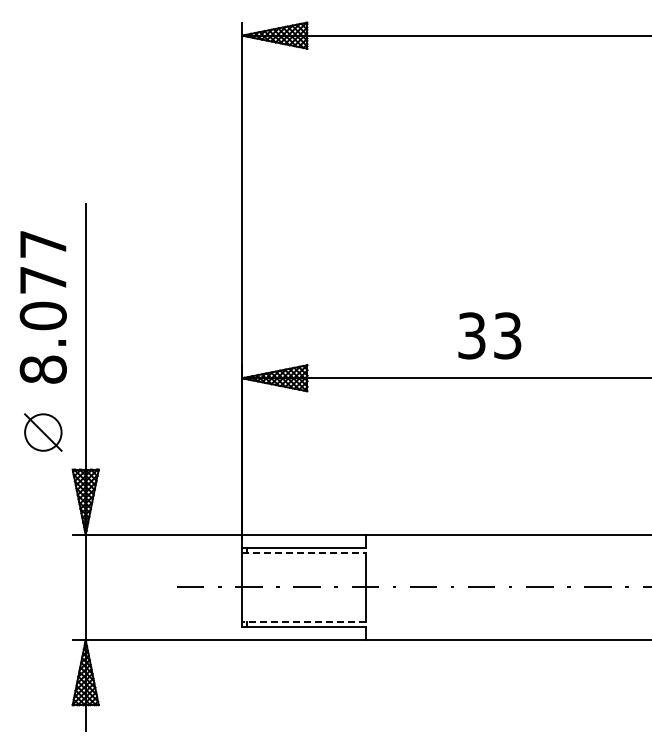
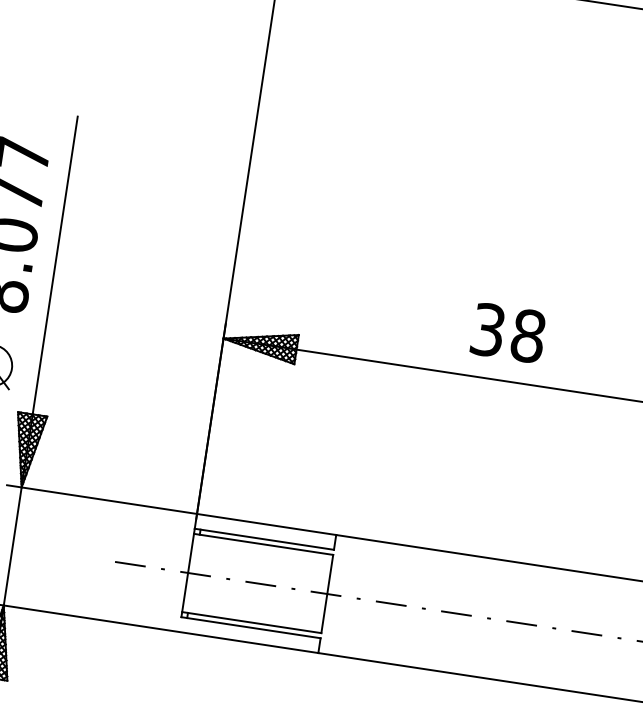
text: (507, 335) -> (528, 335), 33 -> 38
line: (304, 552) -> (263, 544), dashed -> solid
line: (303, 622) -> (250, 622), dashed -> solid

